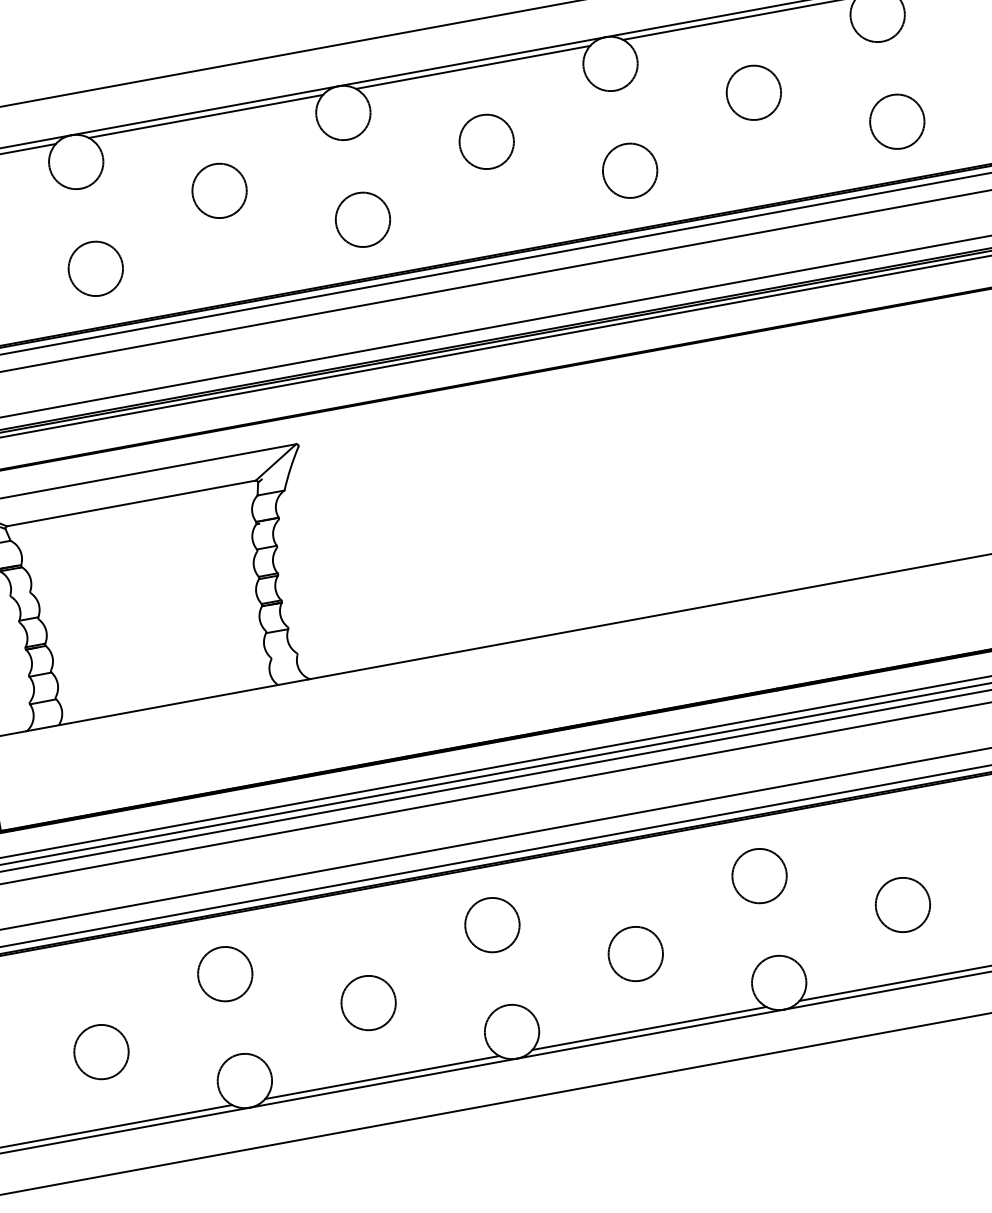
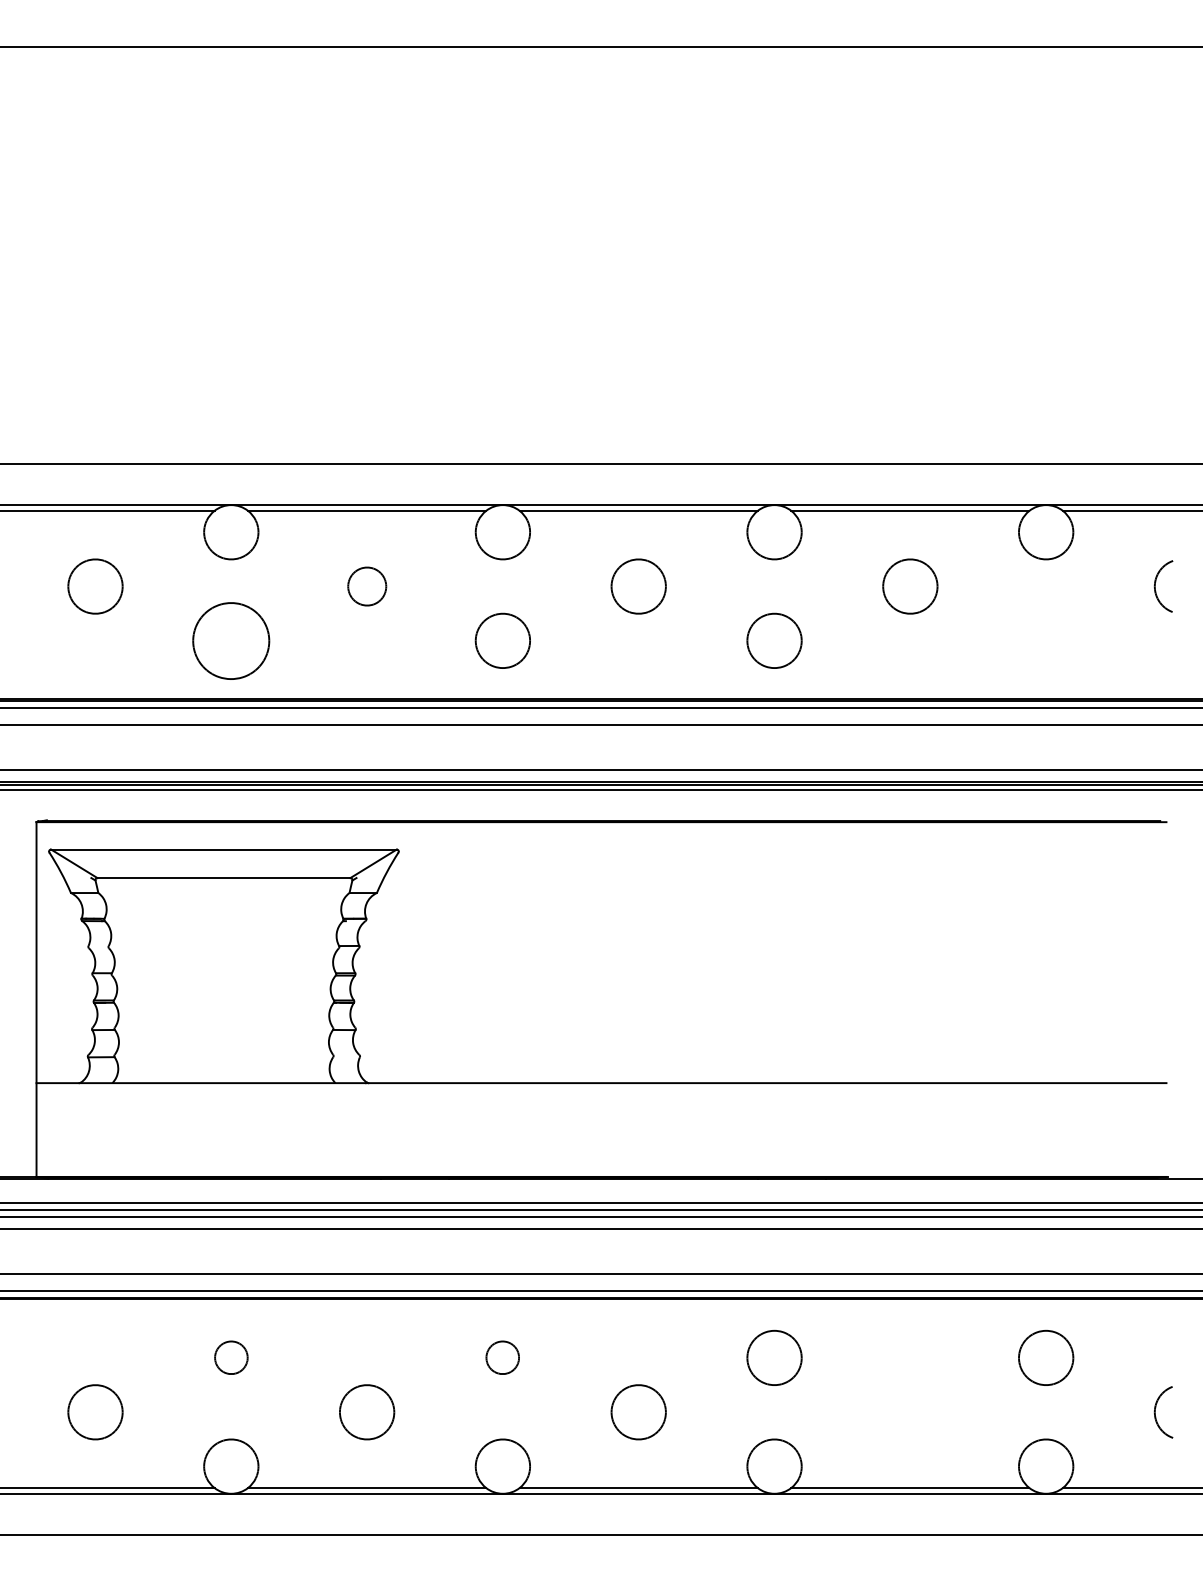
part: (897, 121) -> (1046, 640), removed
part: (219, 190) -> (367, 586), size x0.7
part: (95, 268) -> (231, 640), size x1.4
part: (903, 905) -> (910, 1412), removed
part: (491, 924) -> (502, 1357), size x0.6
part: (225, 973) -> (231, 1357), size x0.6

